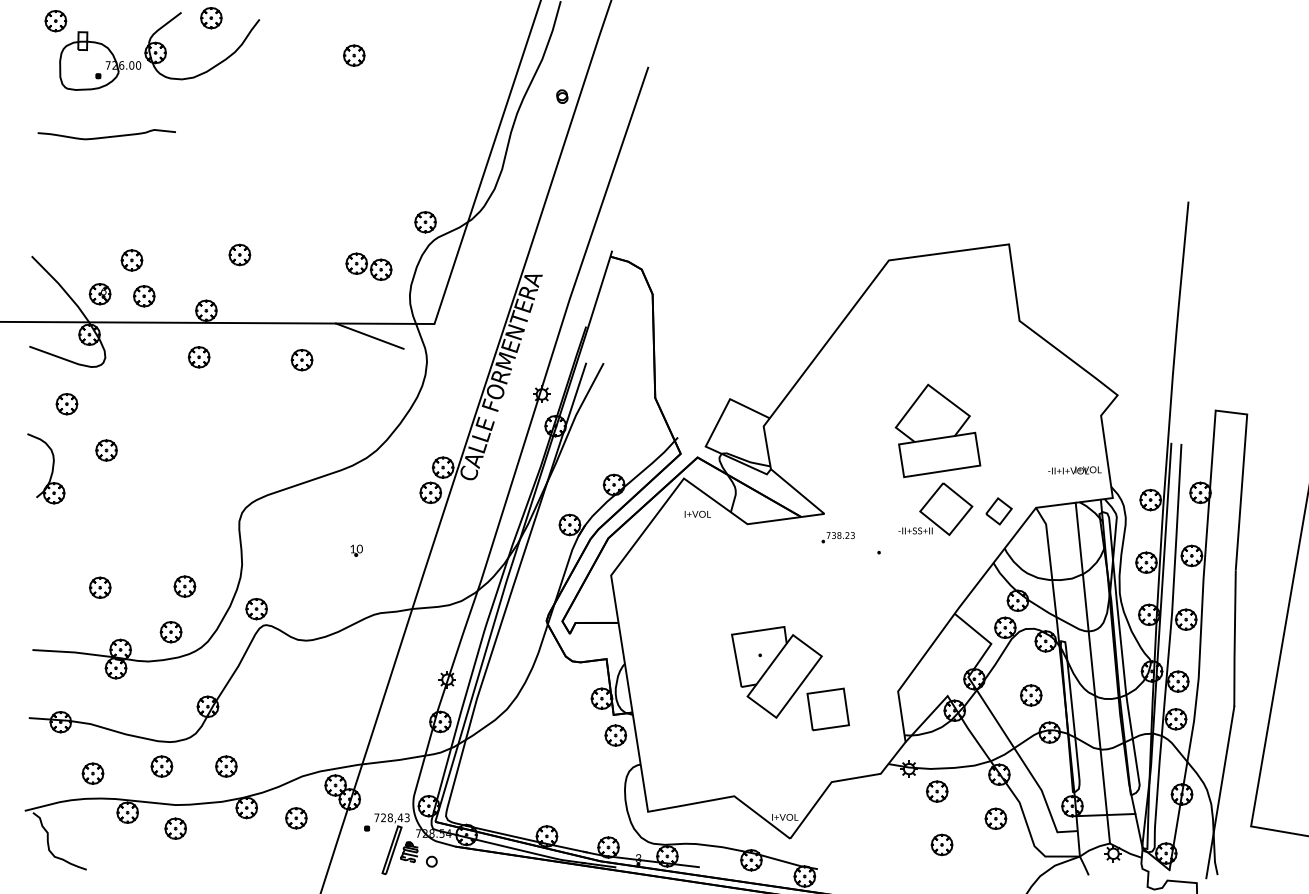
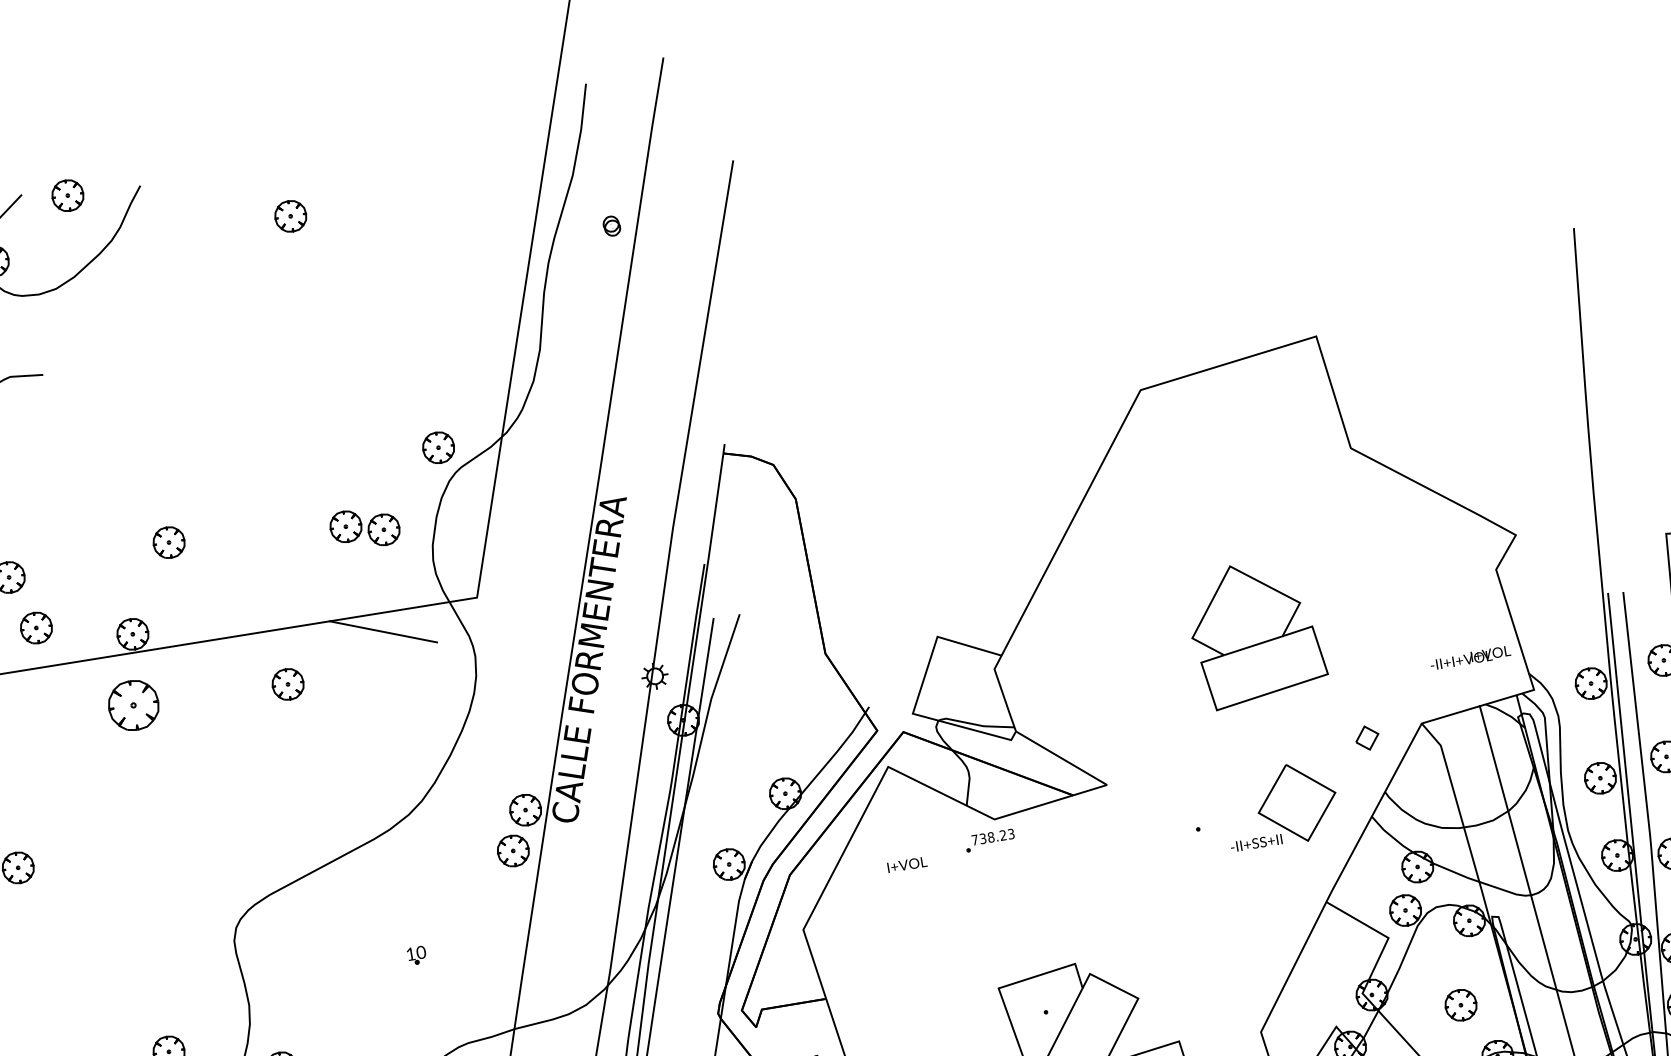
part: (198, 357) -> (132, 706), size x1.6
part: (935, 508) -> (1280, 804), moved
part: (998, 511) -> (1366, 738), size x0.6
text: (697, 513) -> (906, 863), moved
part: (837, 537) -> (988, 840), moved

